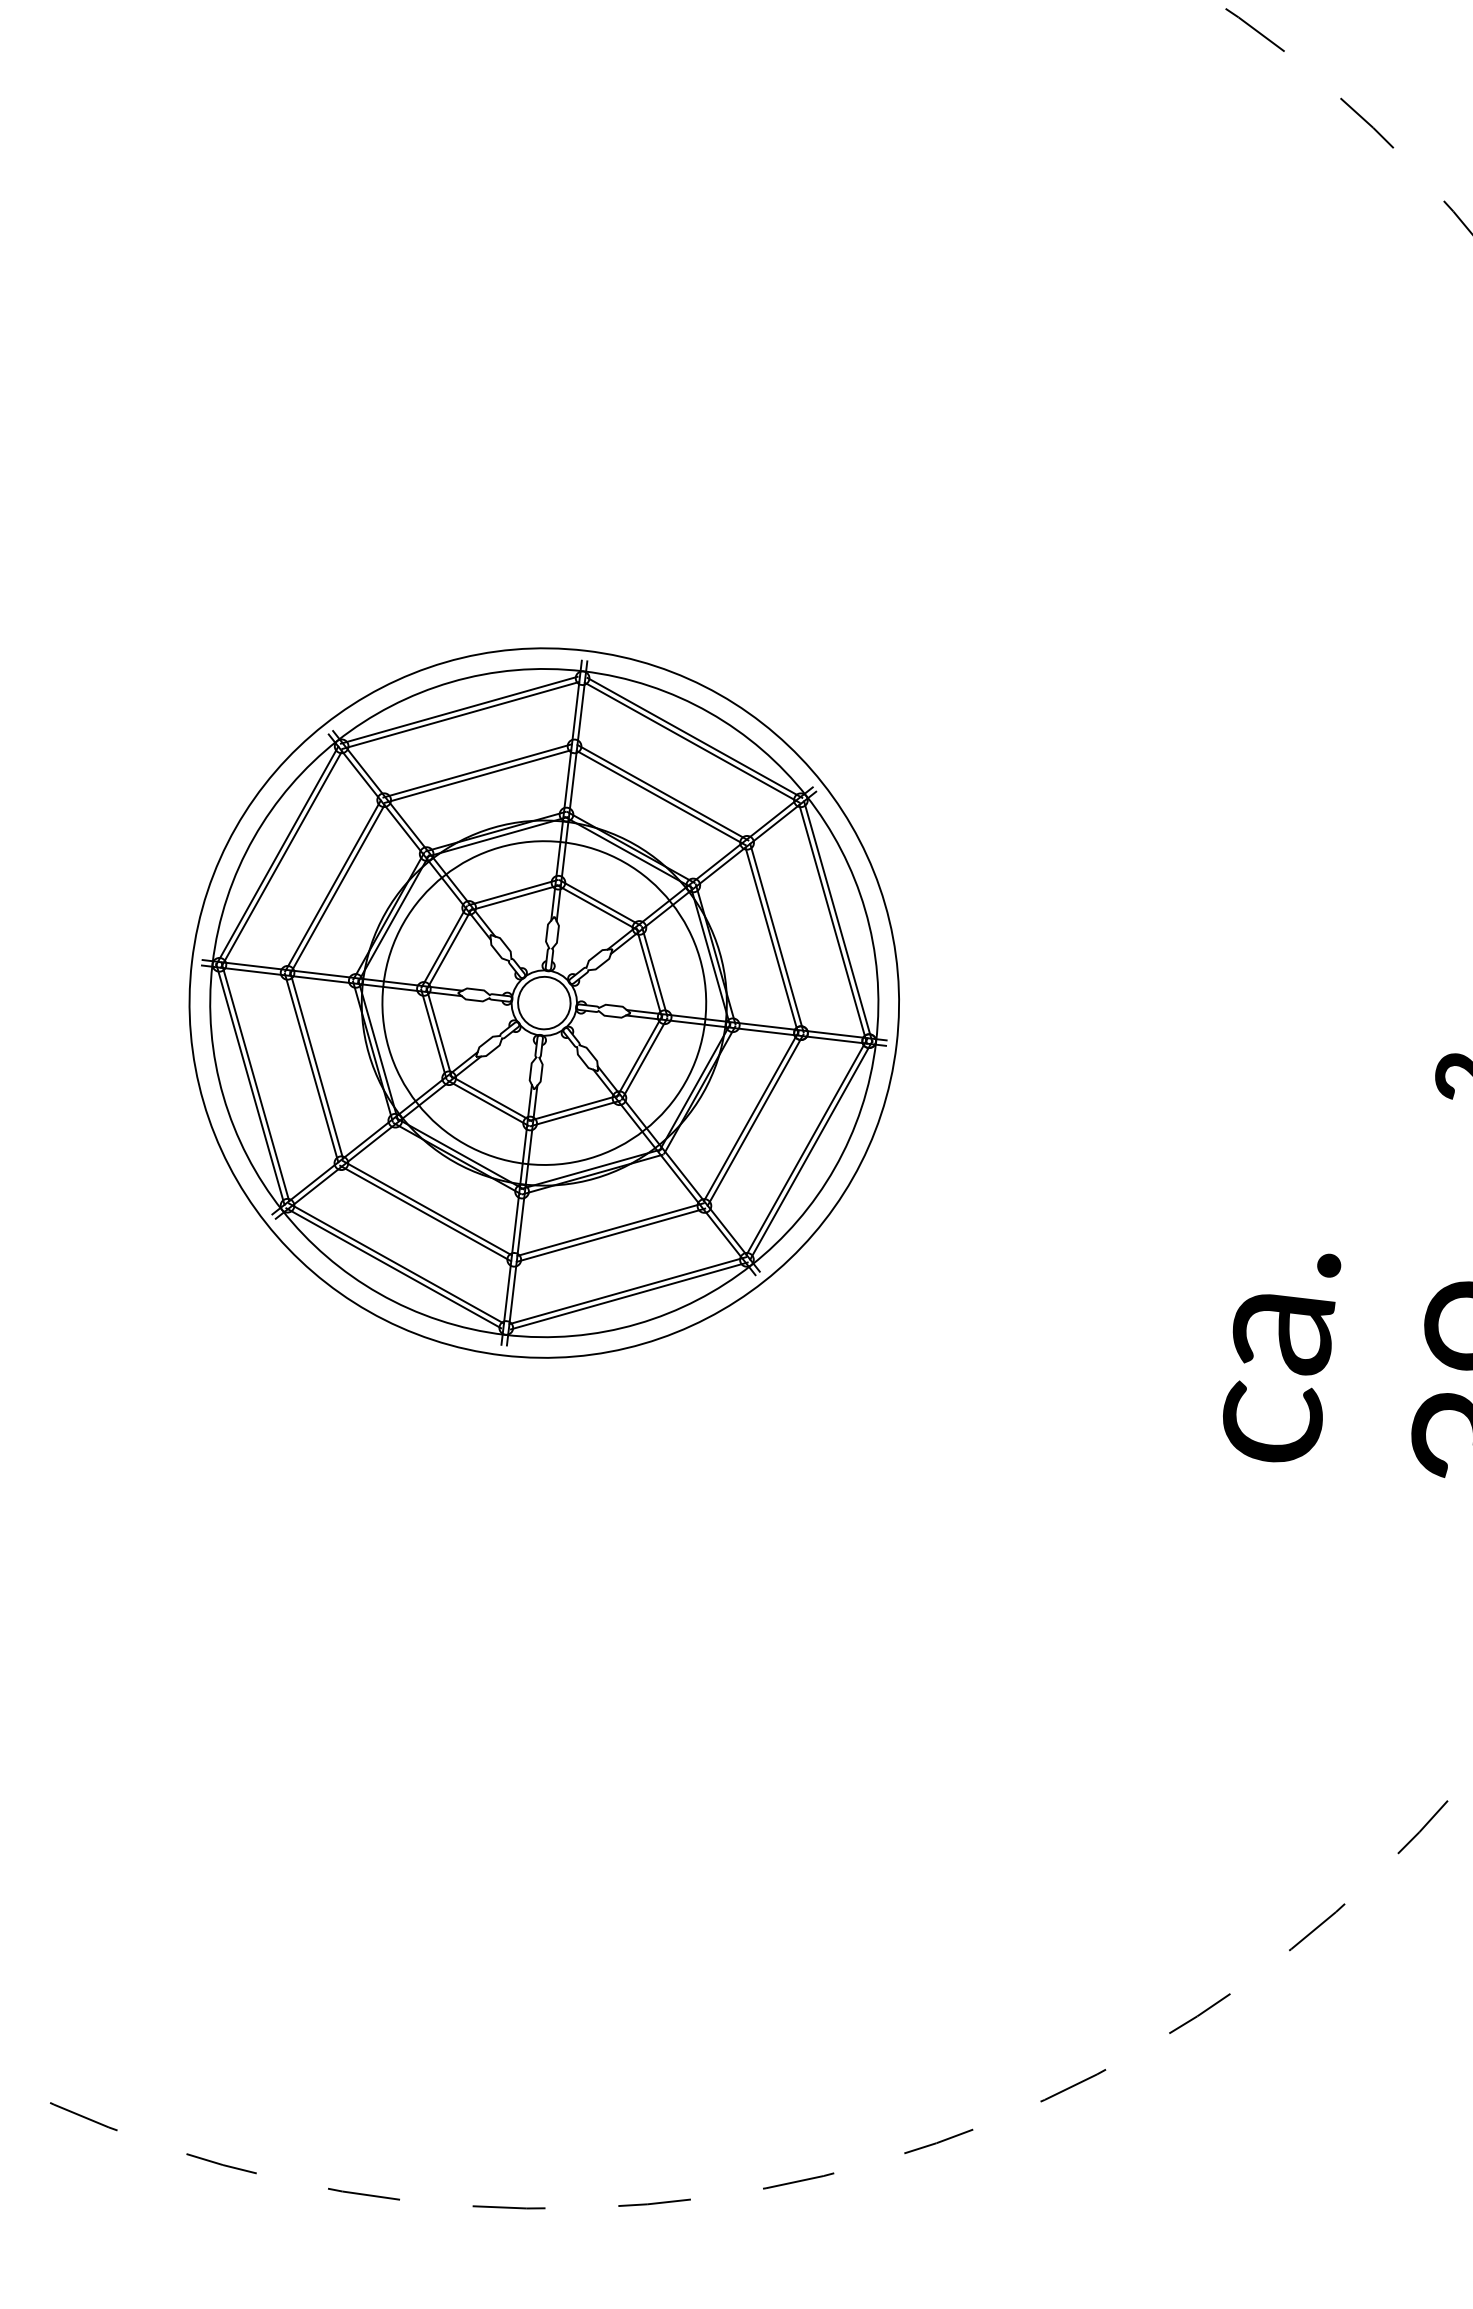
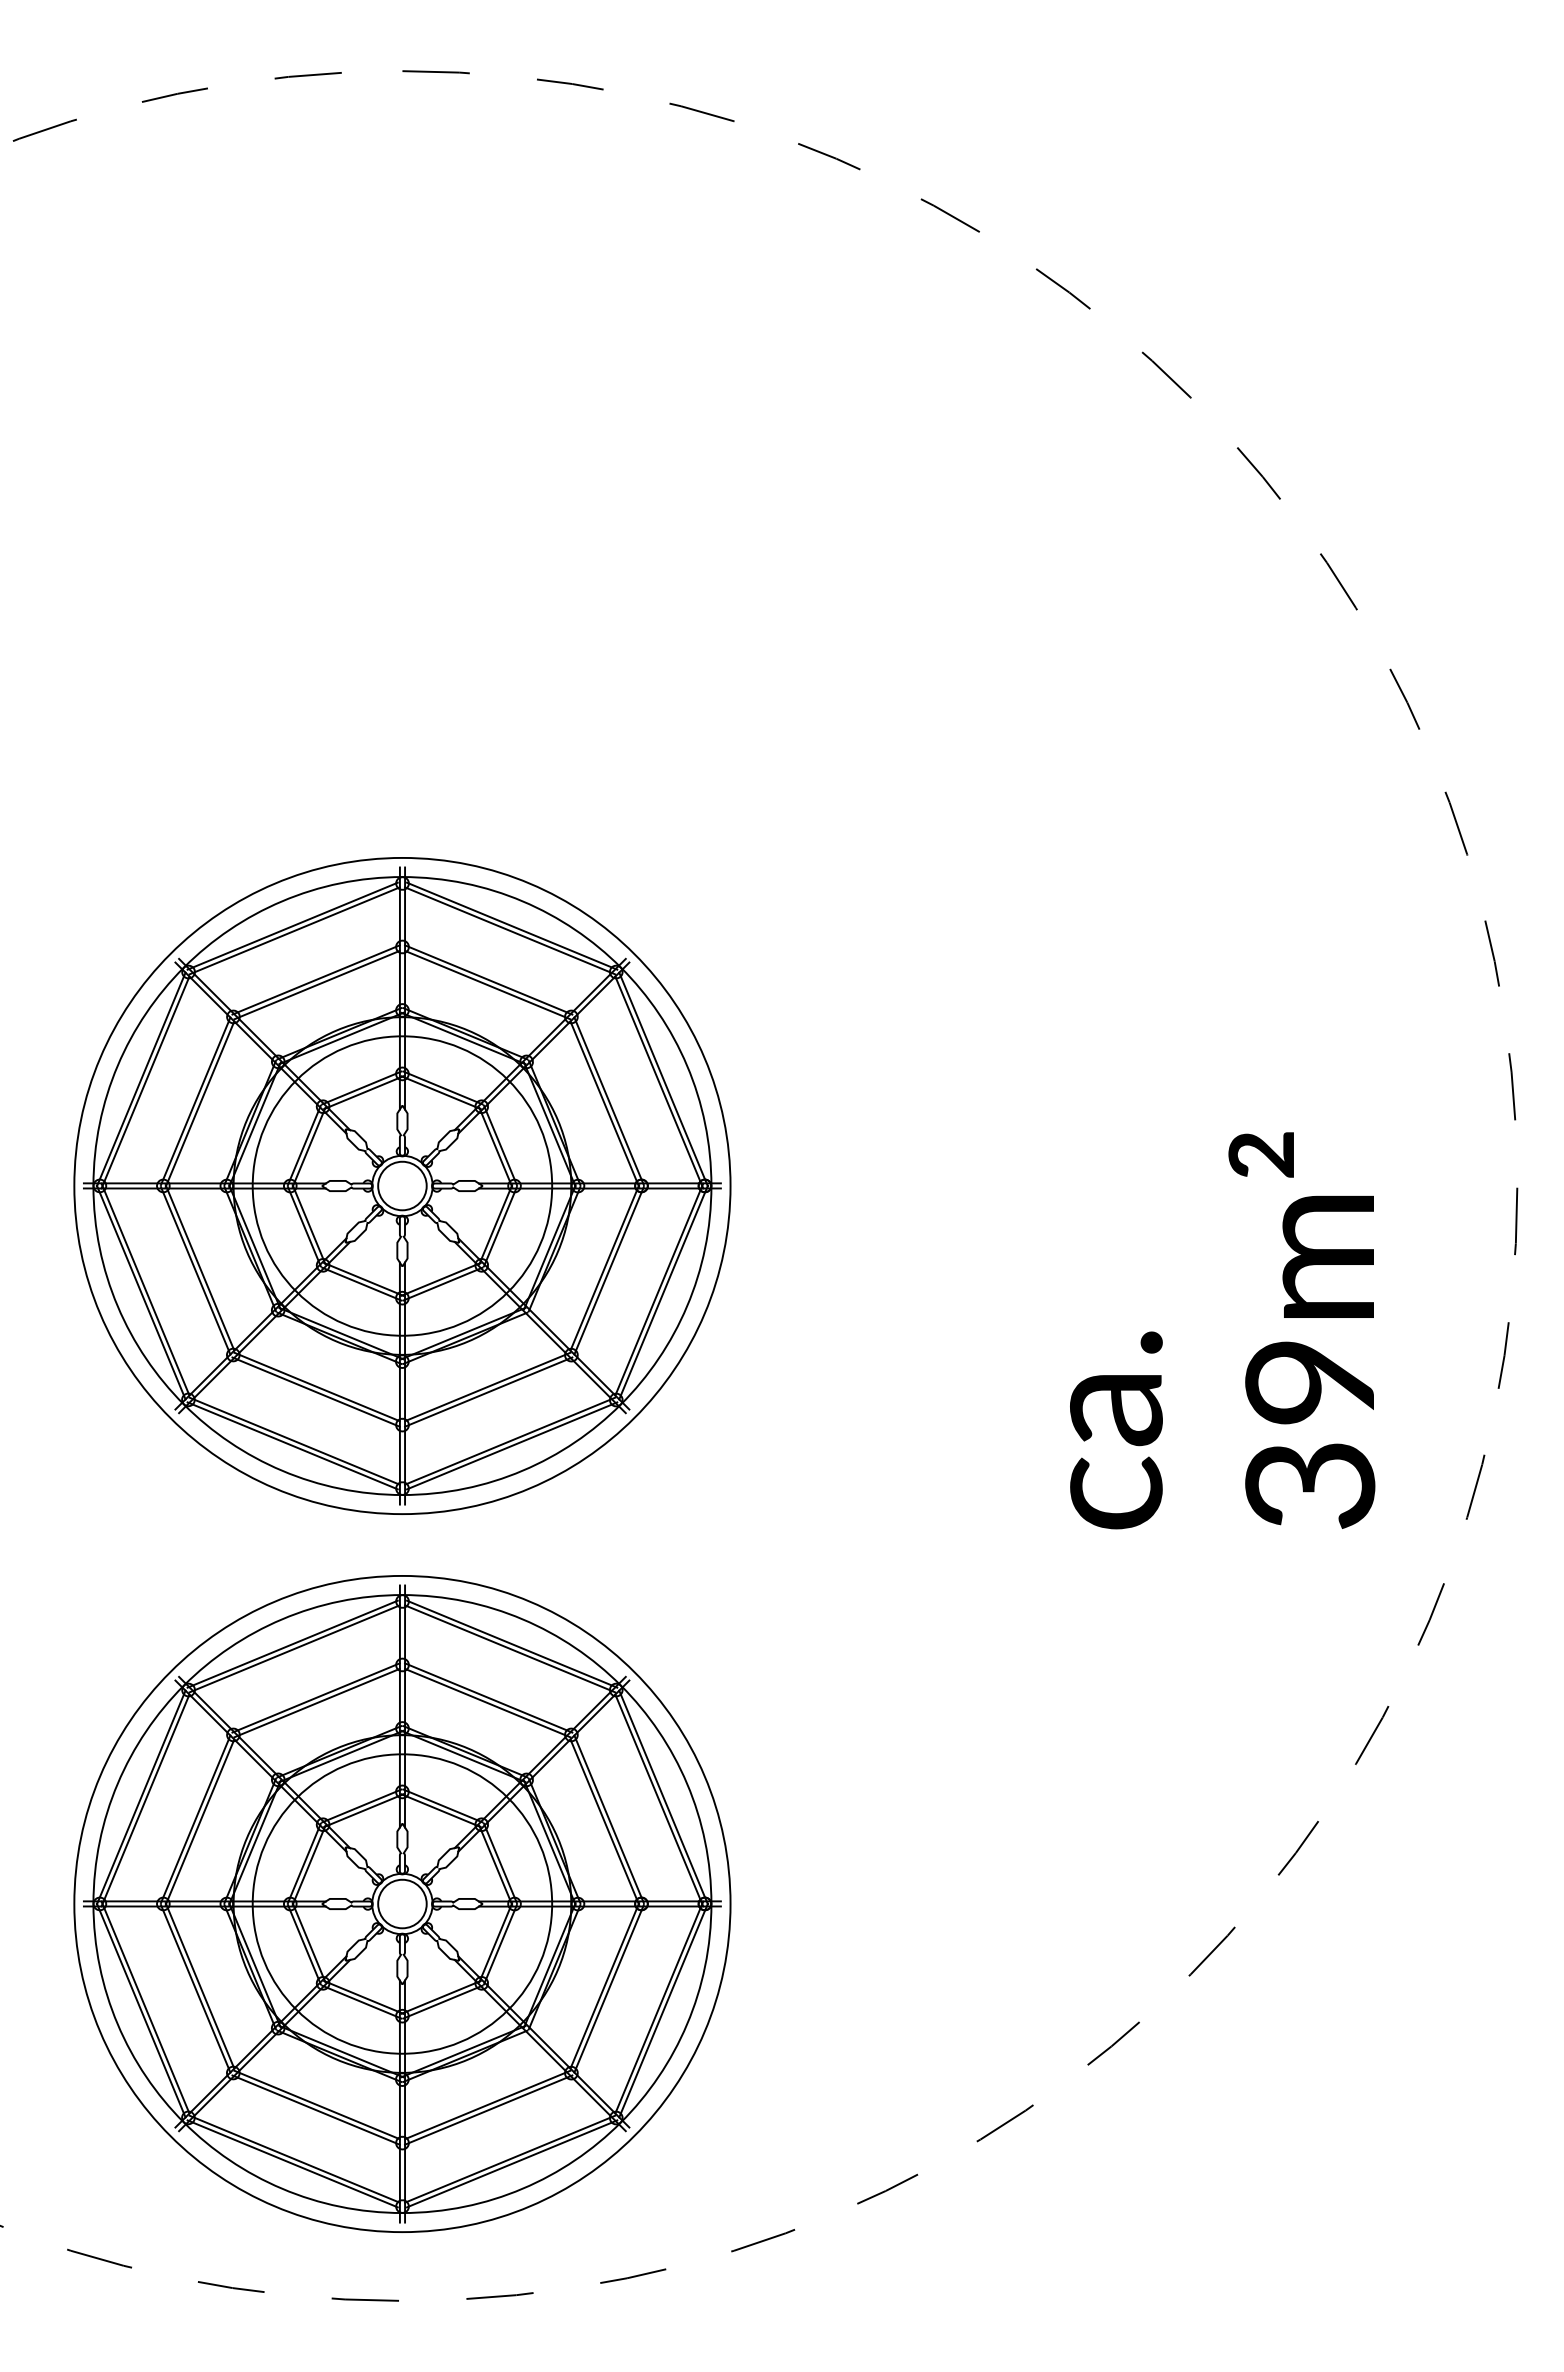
part: (453, 1773) -> (402, 1903), added

